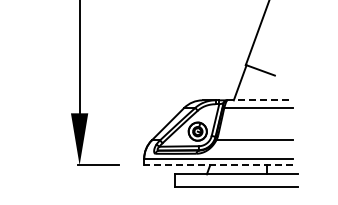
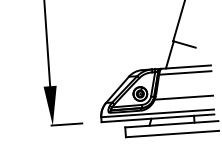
line: (260, 100) -> (186, 67), dashed -> solid
line: (218, 165) -> (157, 118), dashed -> solid

